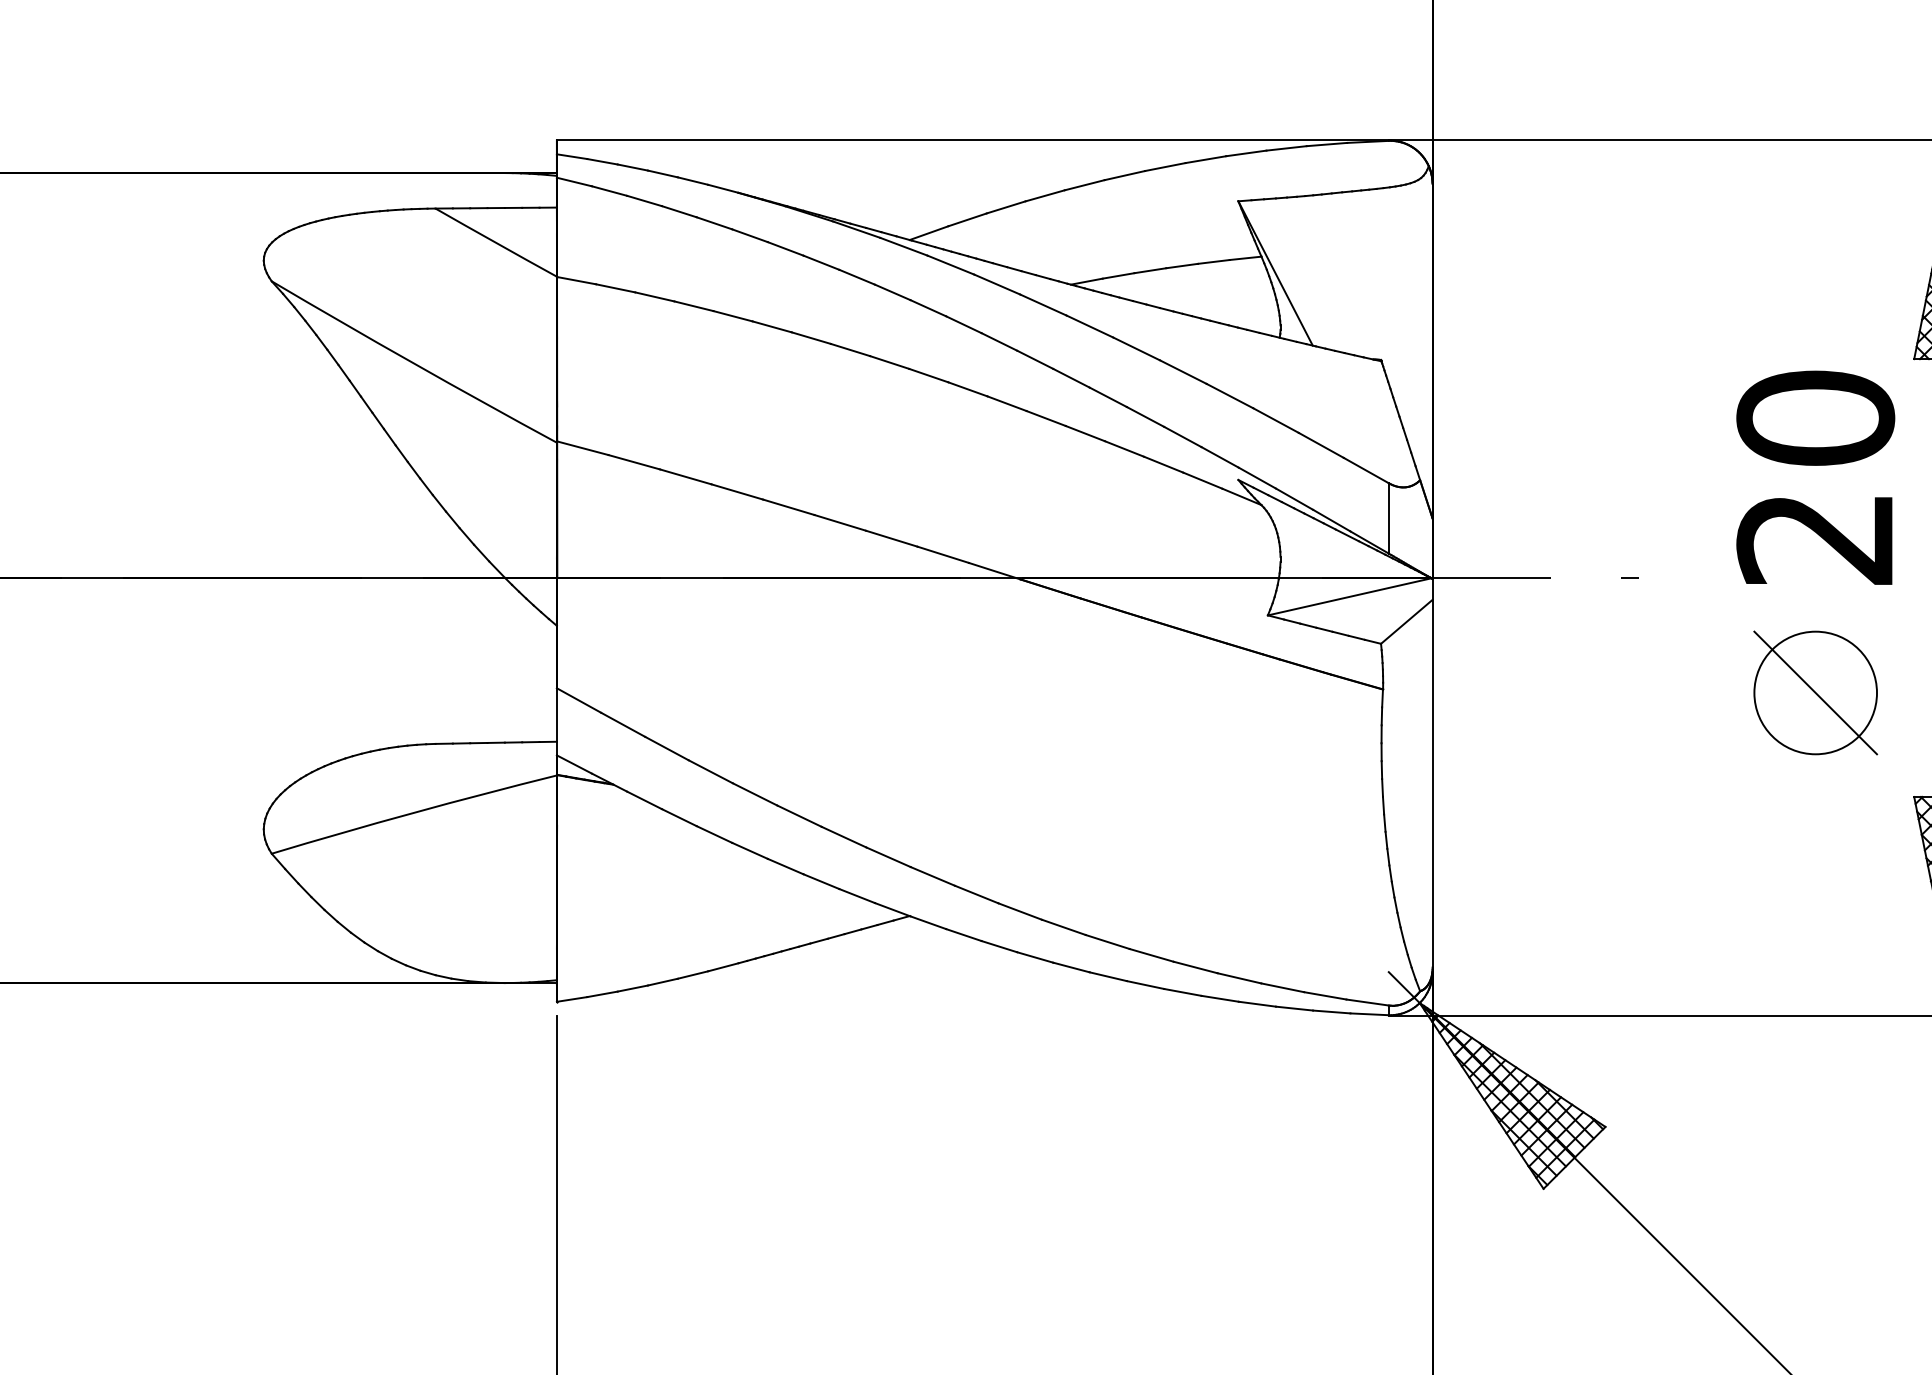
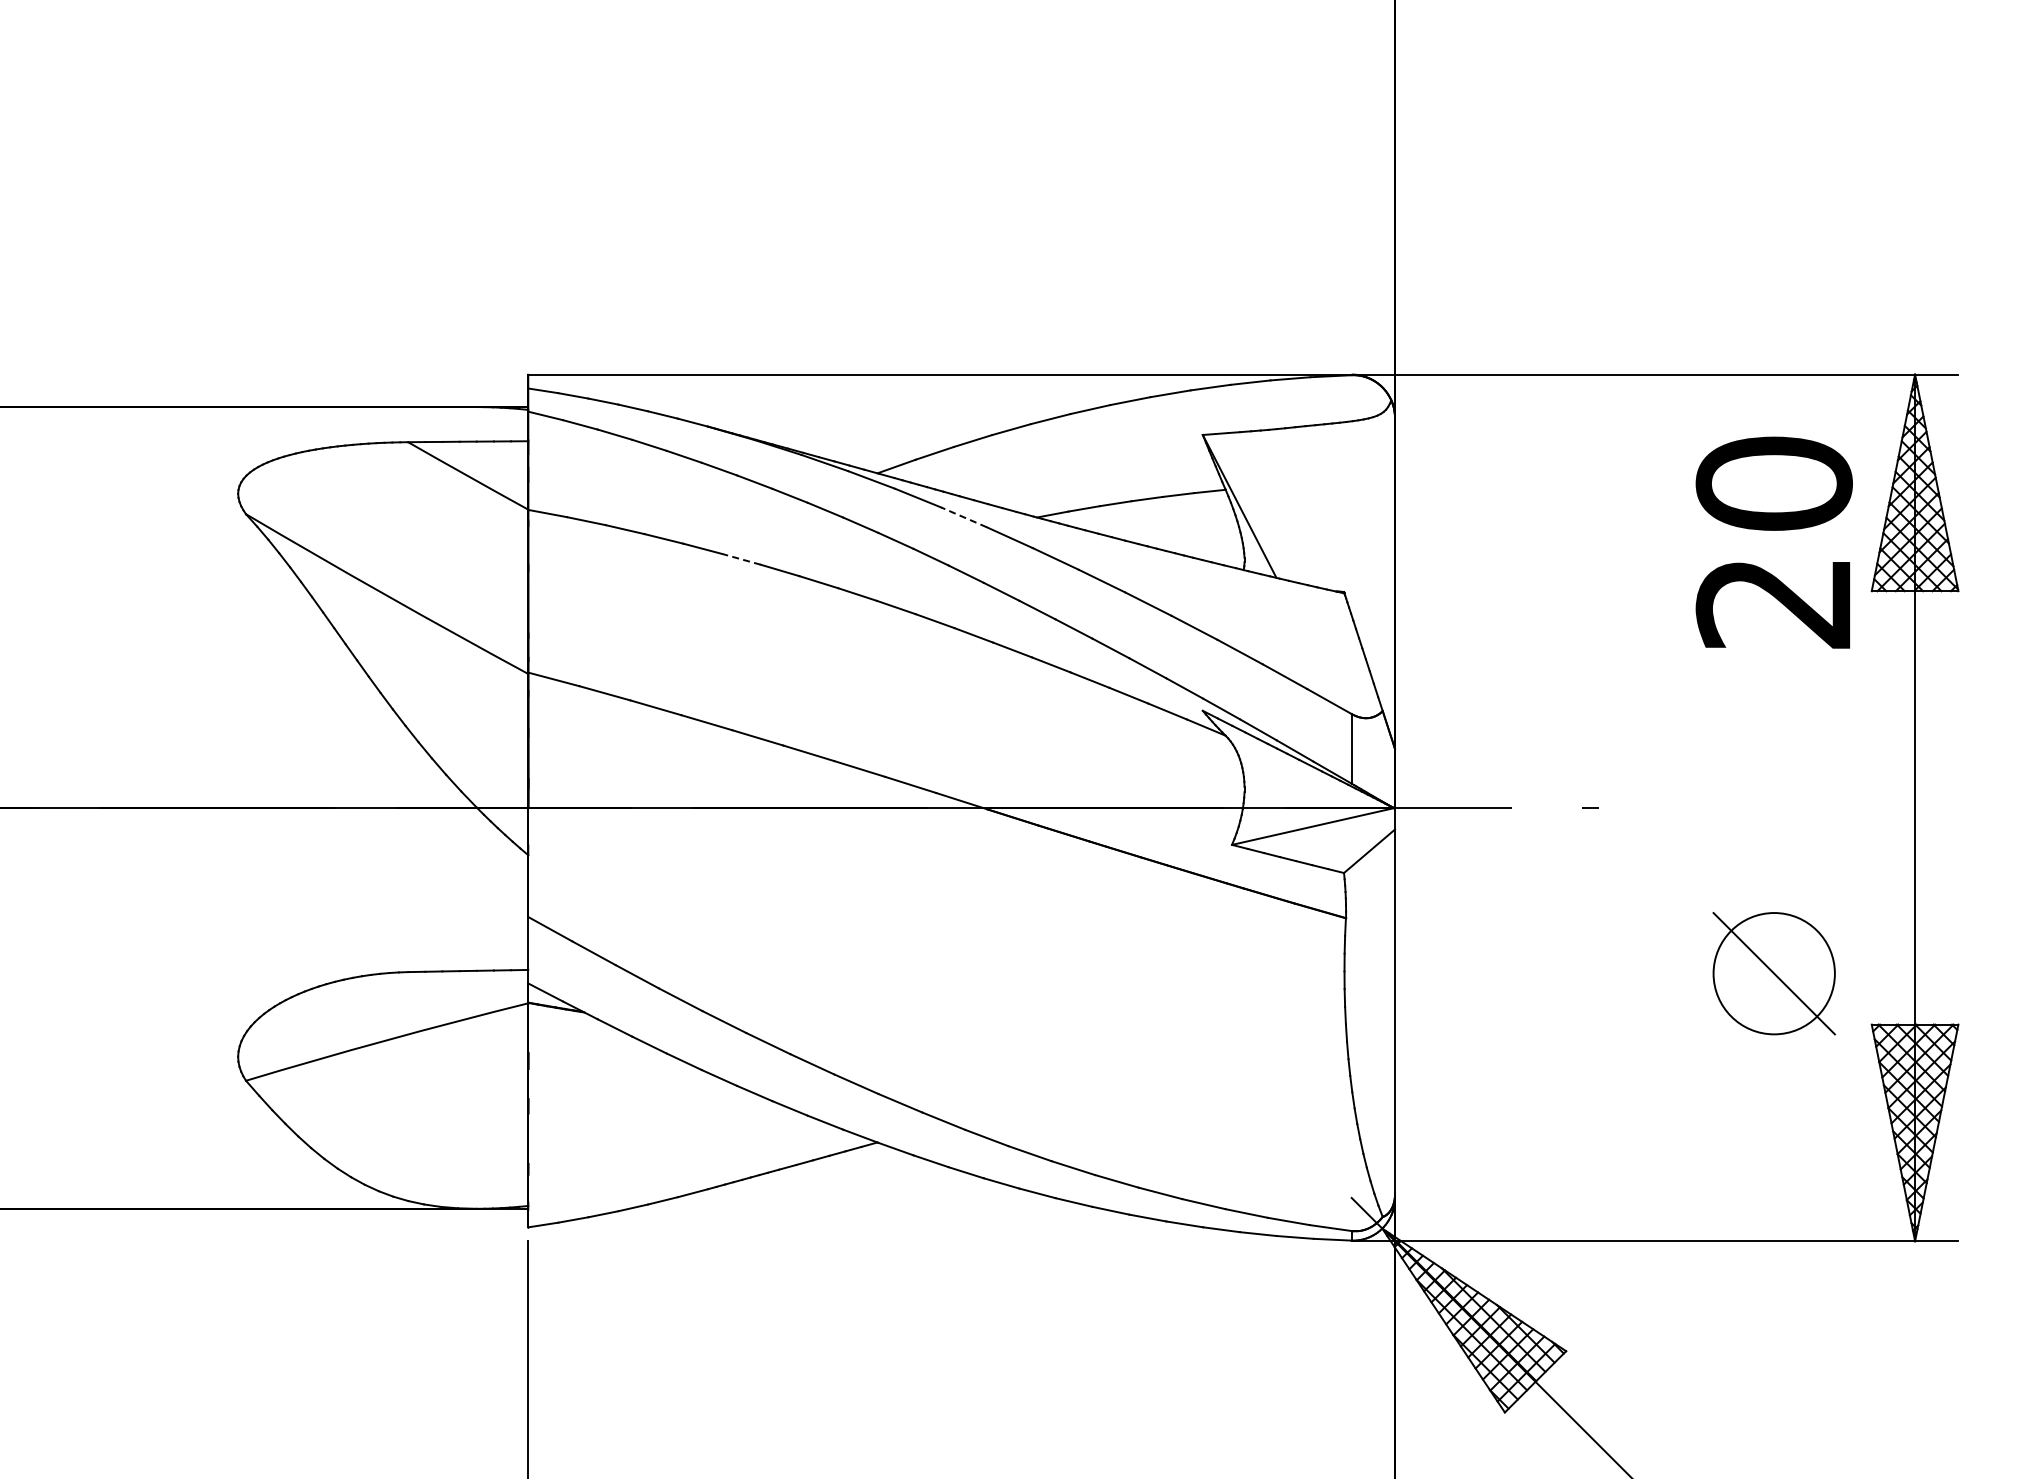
line: (997, 284) -> (964, 517), solid -> dashed
line: (771, 327) -> (740, 559), solid -> dashed
text: (1814, 477) -> (1773, 542), moved
part: (1814, 692) -> (1773, 973), moved

